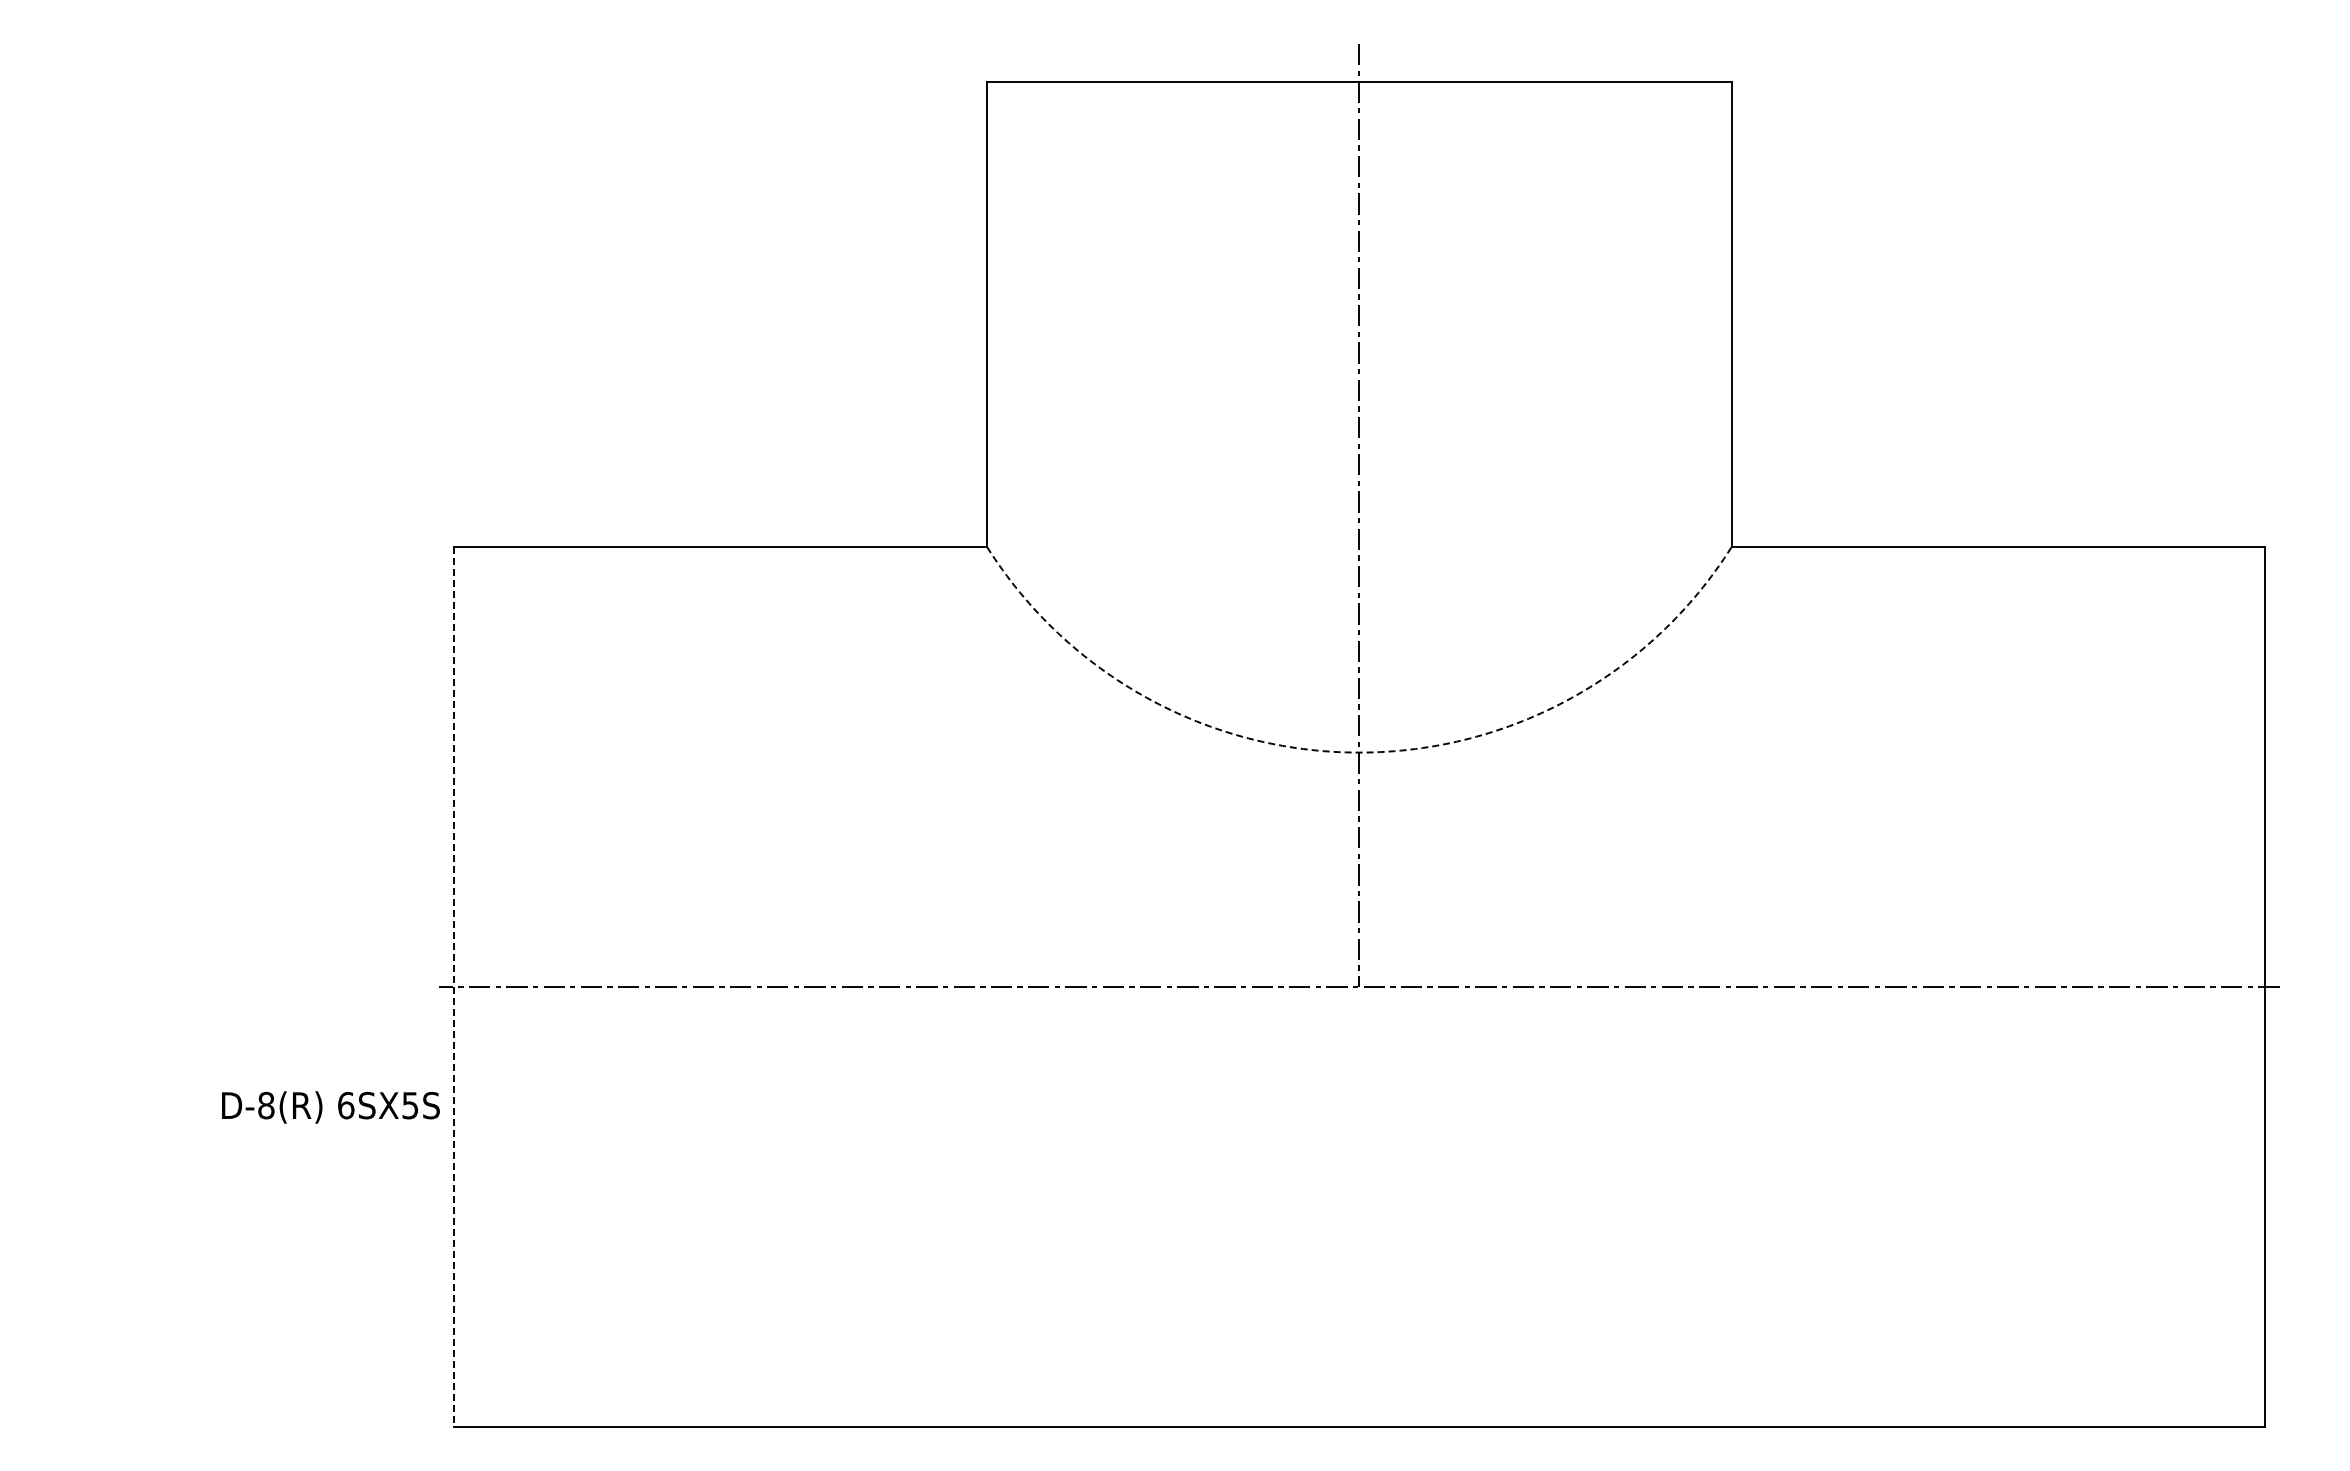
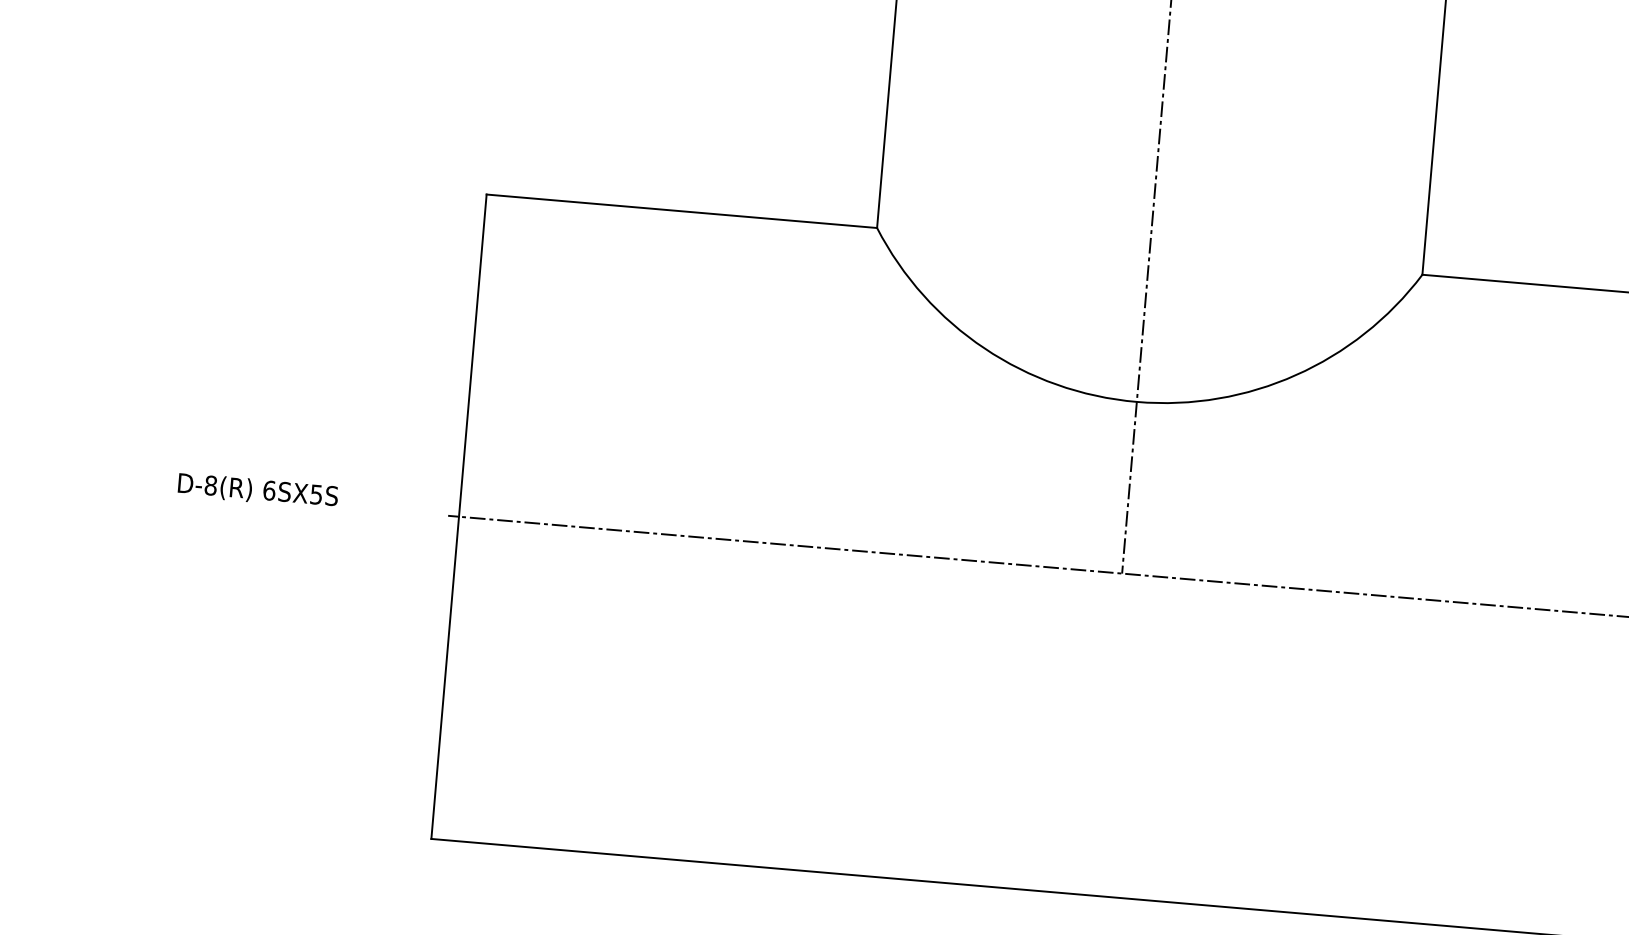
arc: (1359, 752) -> (1136, 401), dashed -> solid
line: (454, 986) -> (459, 516), dashed -> solid
text: (330, 1107) -> (257, 491), moved

